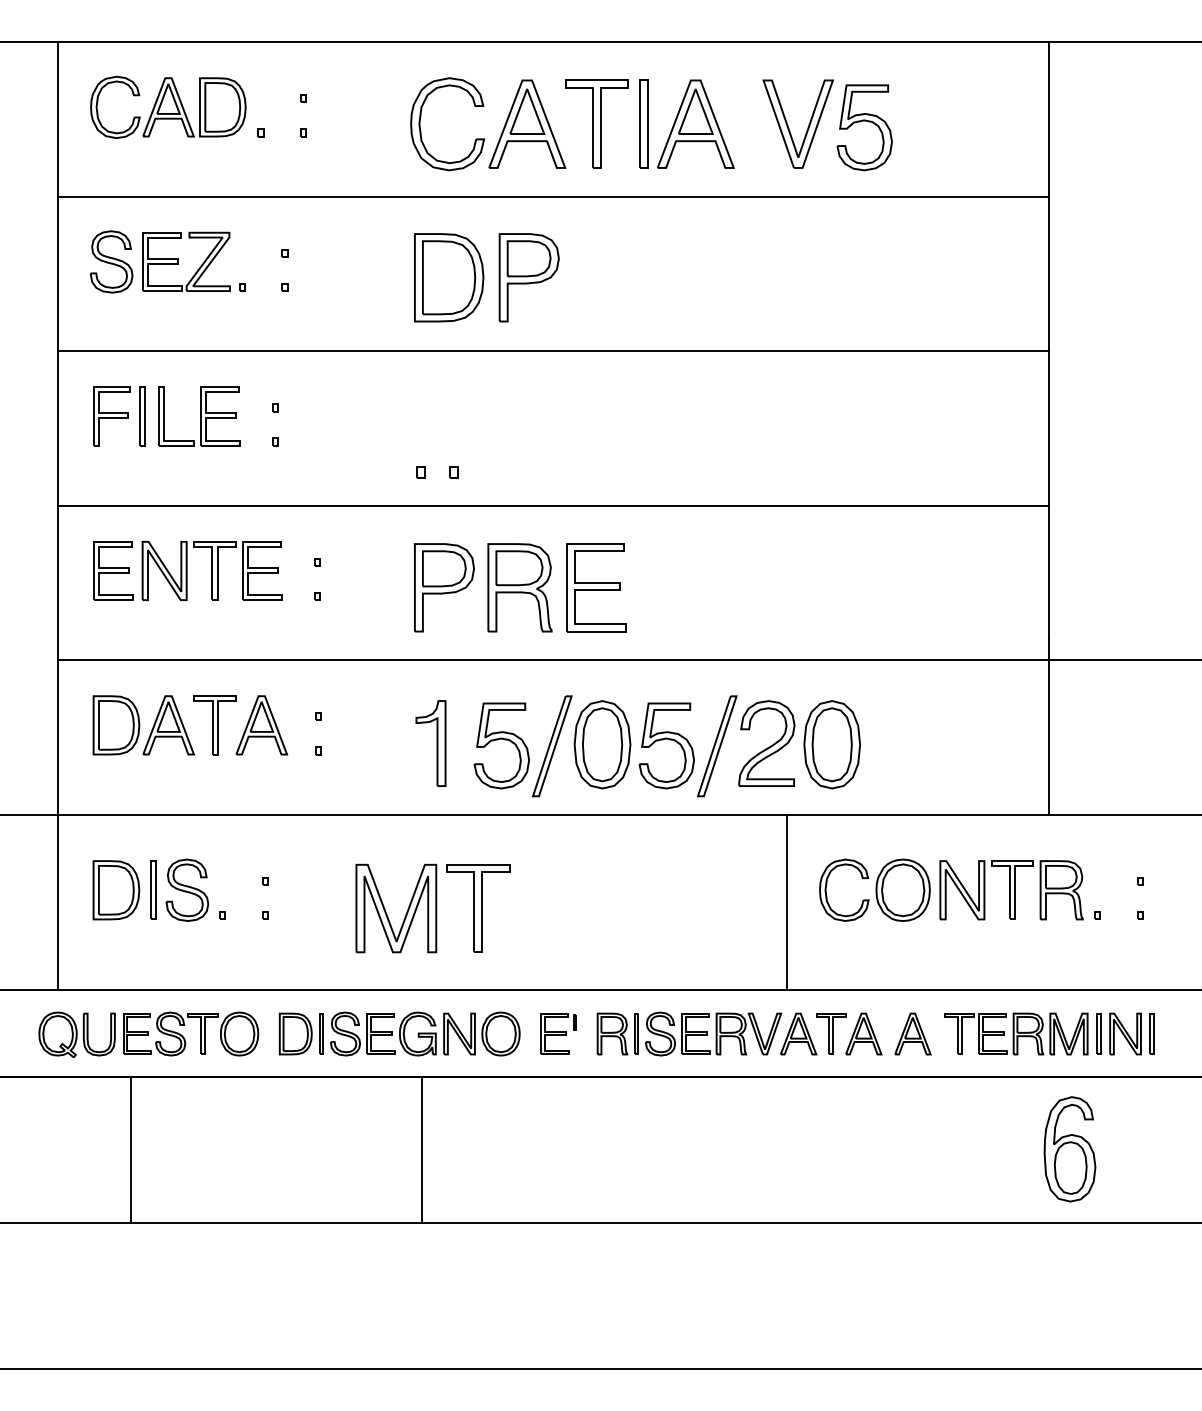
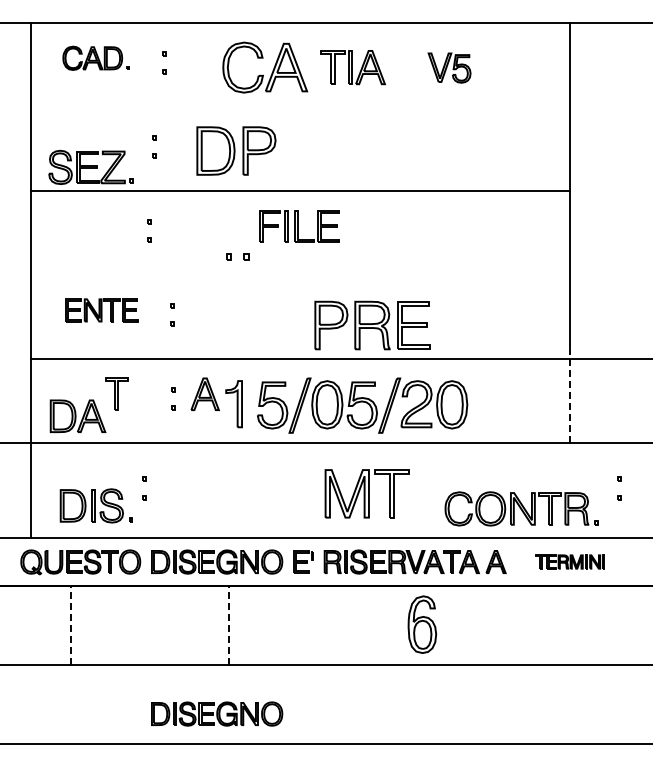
part: (175, 105) -> (95, 57), size x0.7
part: (648, 124) -> (352, 67), size x0.7
part: (827, 124) -> (449, 67), size x0.6
line: (553, 195) -> (300, 106), removed
part: (166, 260) -> (90, 166), moved
part: (486, 276) -> (236, 150), moved
part: (166, 416) -> (299, 226), moved
line: (553, 504) -> (300, 274), removed
part: (186, 571) -> (101, 310), size x0.7
part: (520, 587) -> (372, 325), moved
part: (142, 723) -> (77, 415), moved
part: (260, 723) -> (204, 393), moved
line: (1049, 725) -> (570, 394), solid -> dashed
part: (157, 889) -> (95, 505), moved
part: (959, 889) -> (521, 508), moved
line: (786, 900) -> (427, 489), removed
part: (431, 907) -> (366, 493), moved
part: (1049, 1033) -> (570, 561), size x0.6
part: (1070, 1148) -> (422, 624), moved
line: (129, 1150) -> (70, 625), solid -> dashed
line: (422, 1150) -> (229, 625), solid -> dashed
part: (400, 1312) -> (217, 713), added

